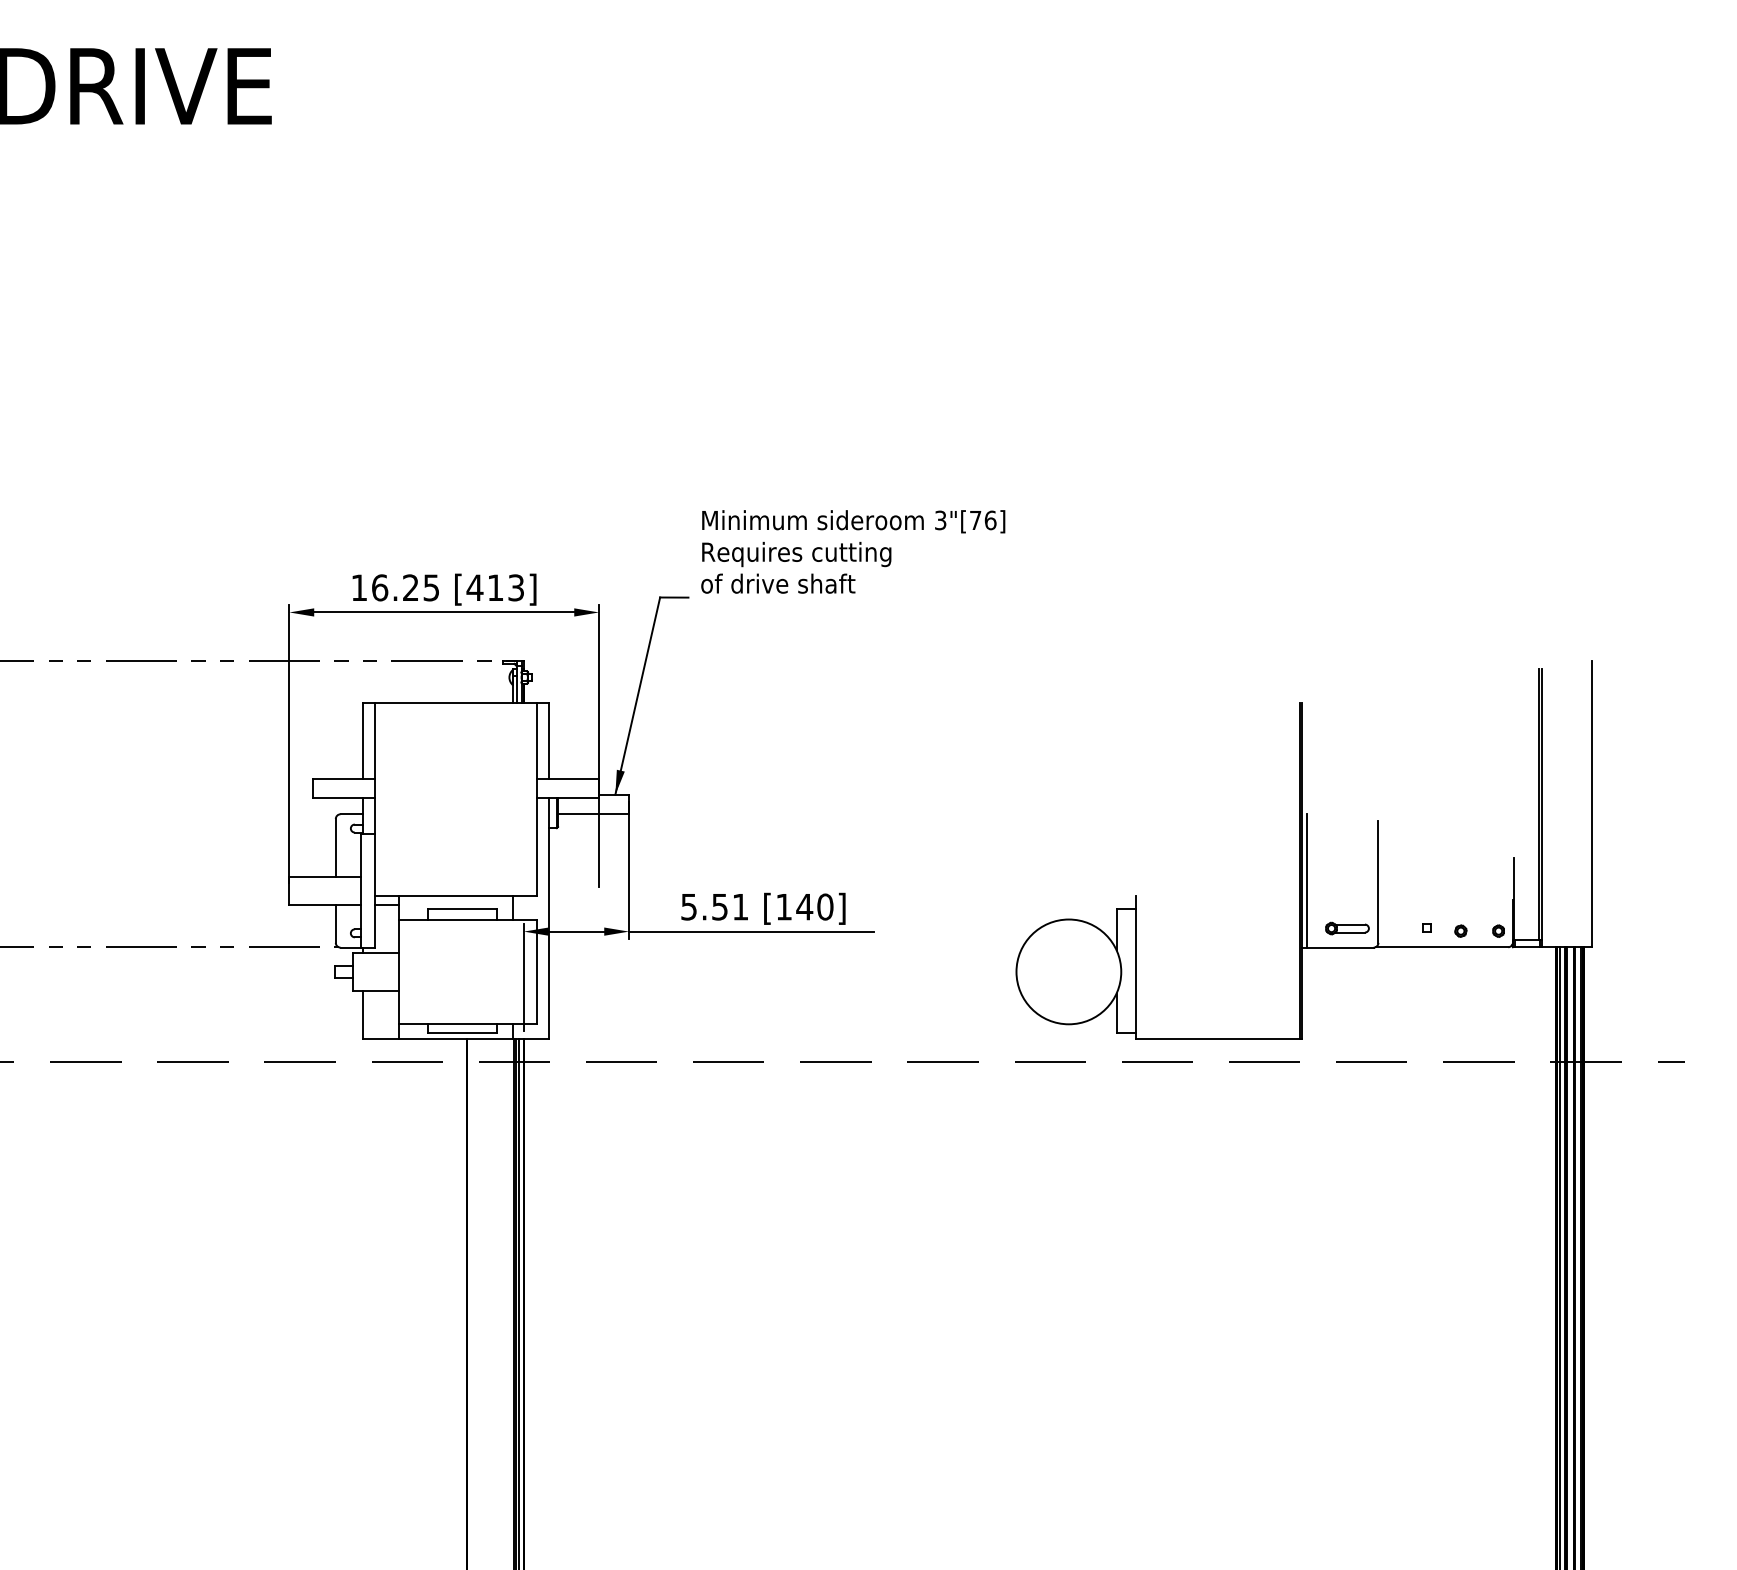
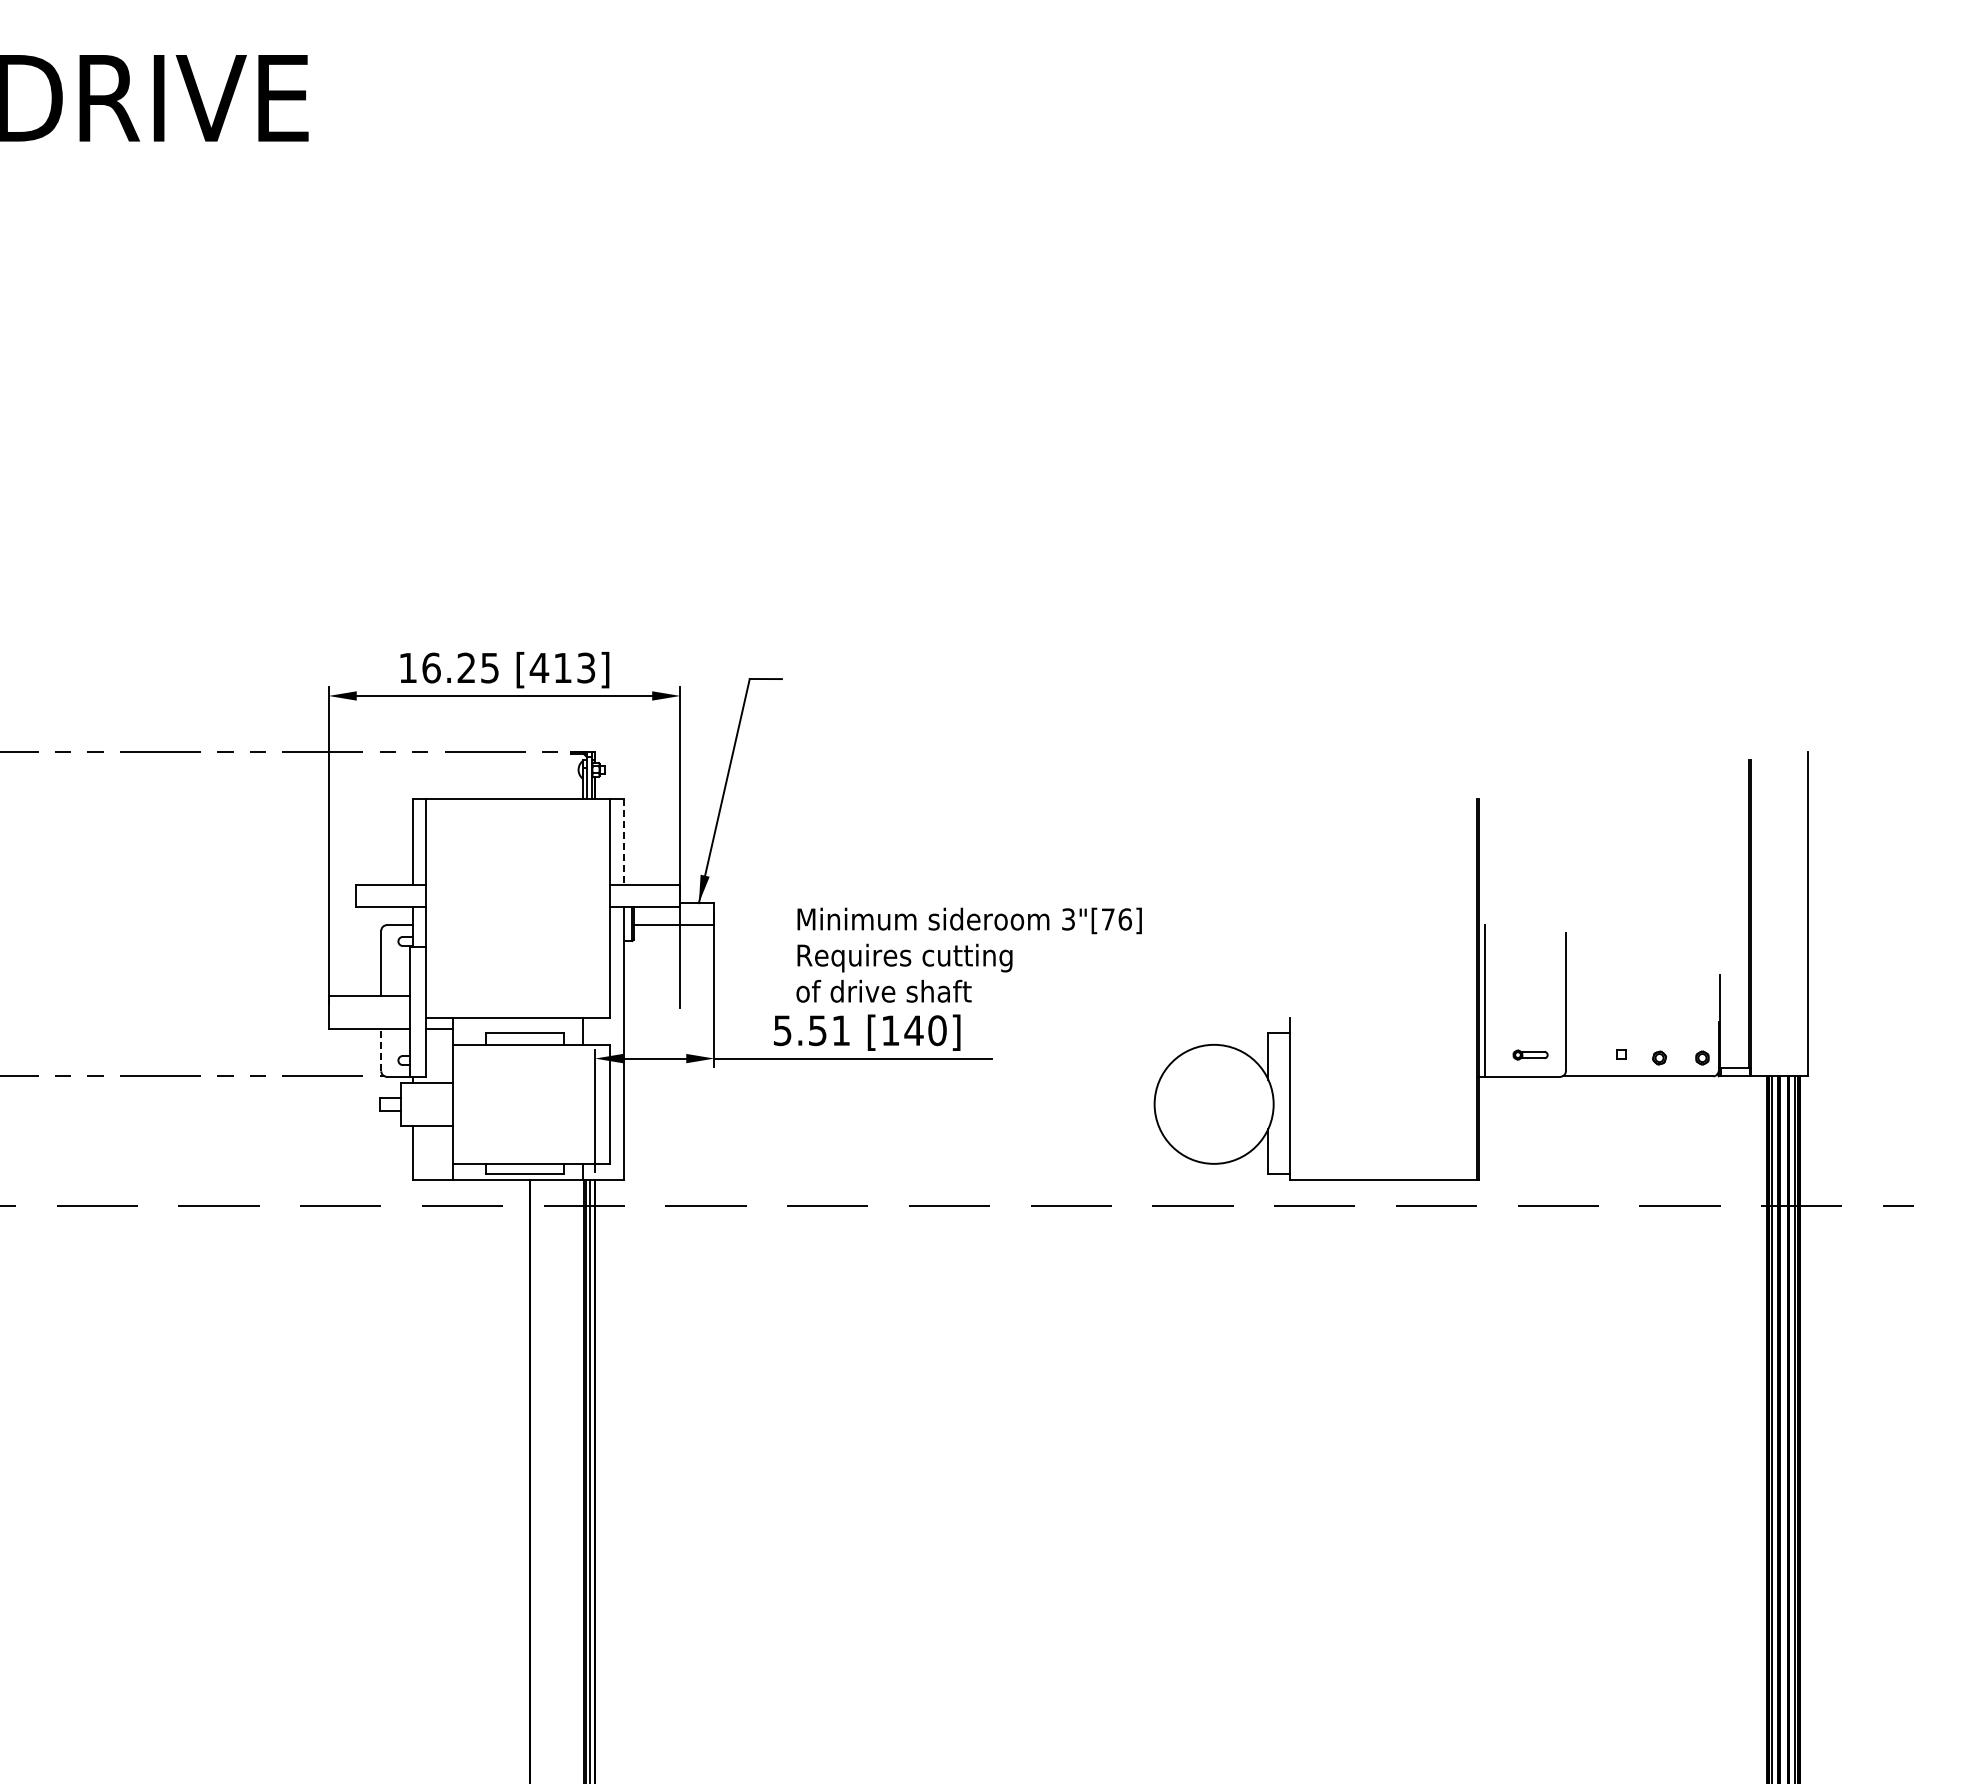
text: (852, 551) -> (968, 954), moved
line: (548, 741) -> (623, 842), solid -> dashed
line: (335, 923) -> (381, 1049), solid -> dashed
part: (1347, 928) -> (1530, 1054), size x0.7

